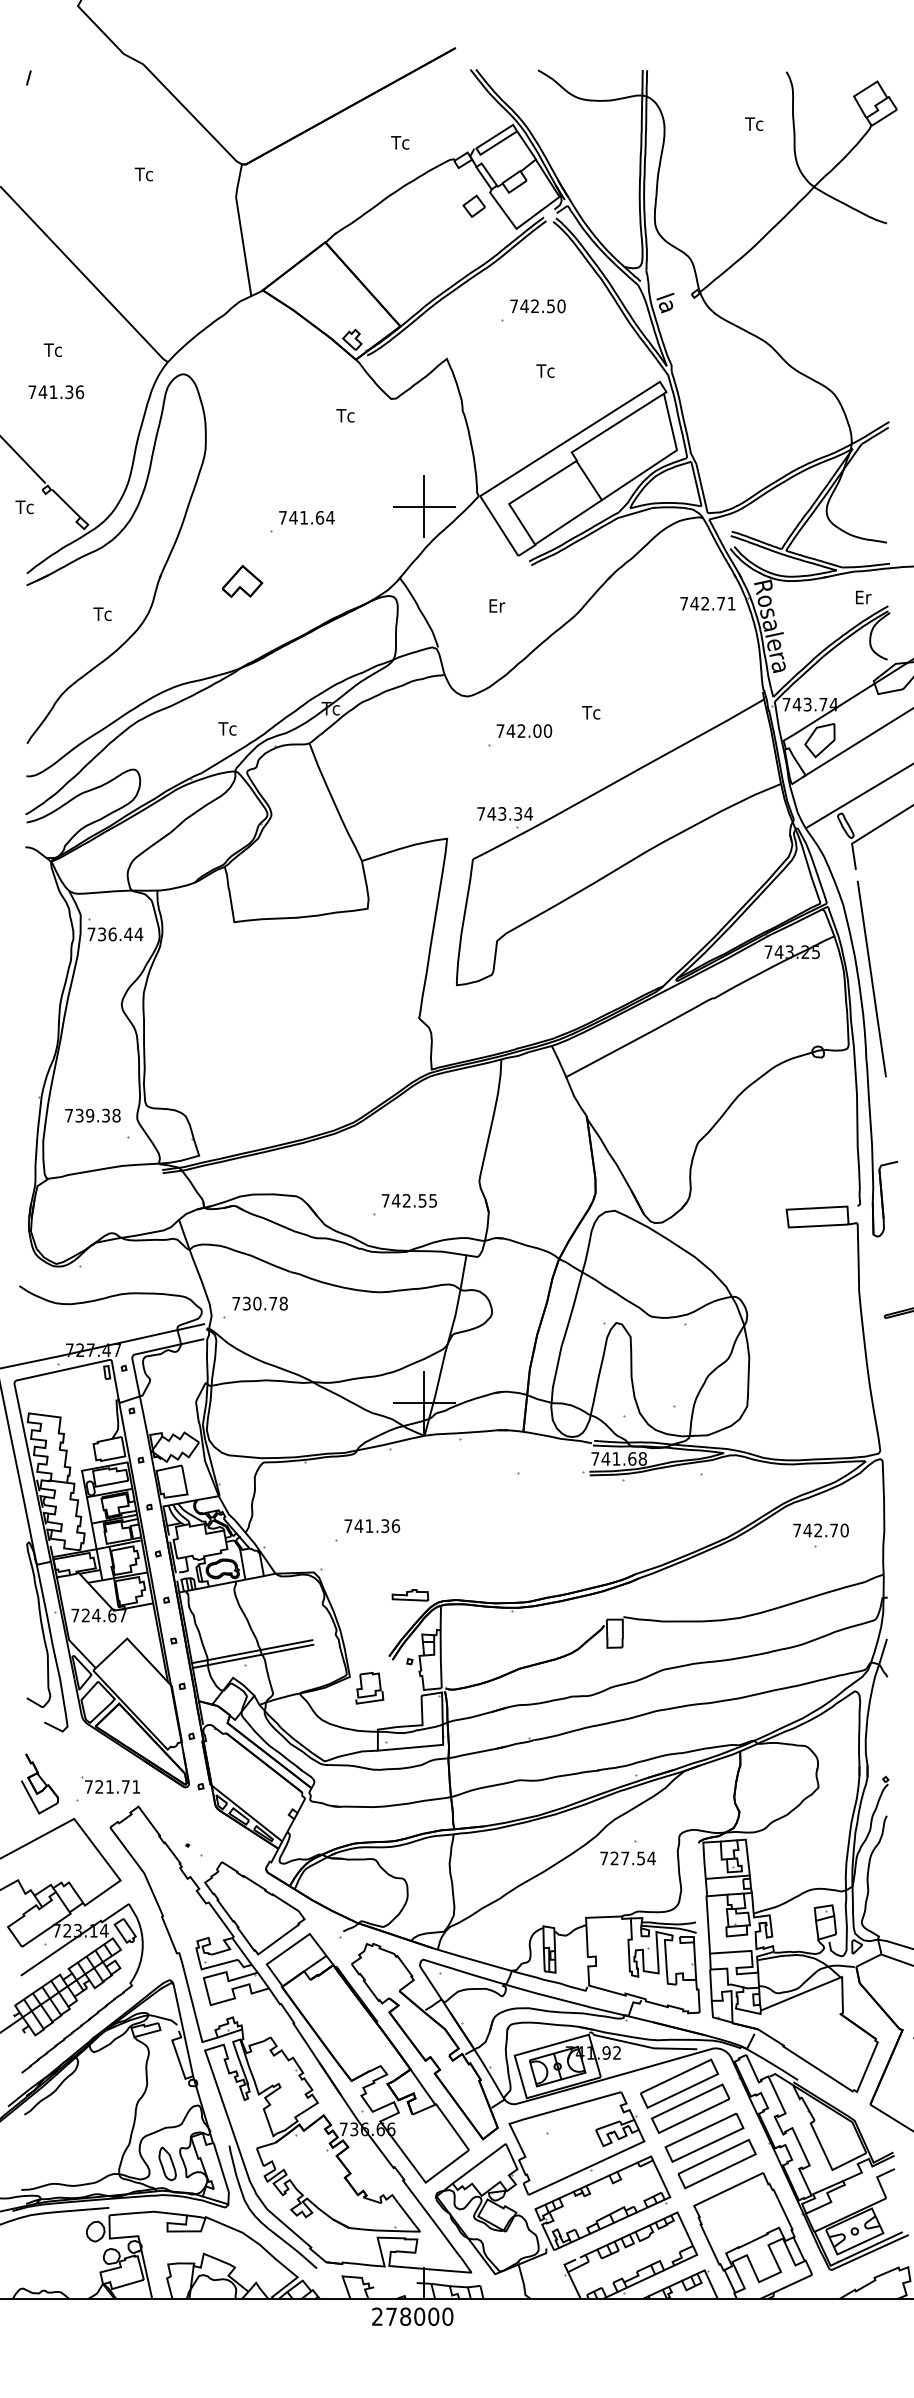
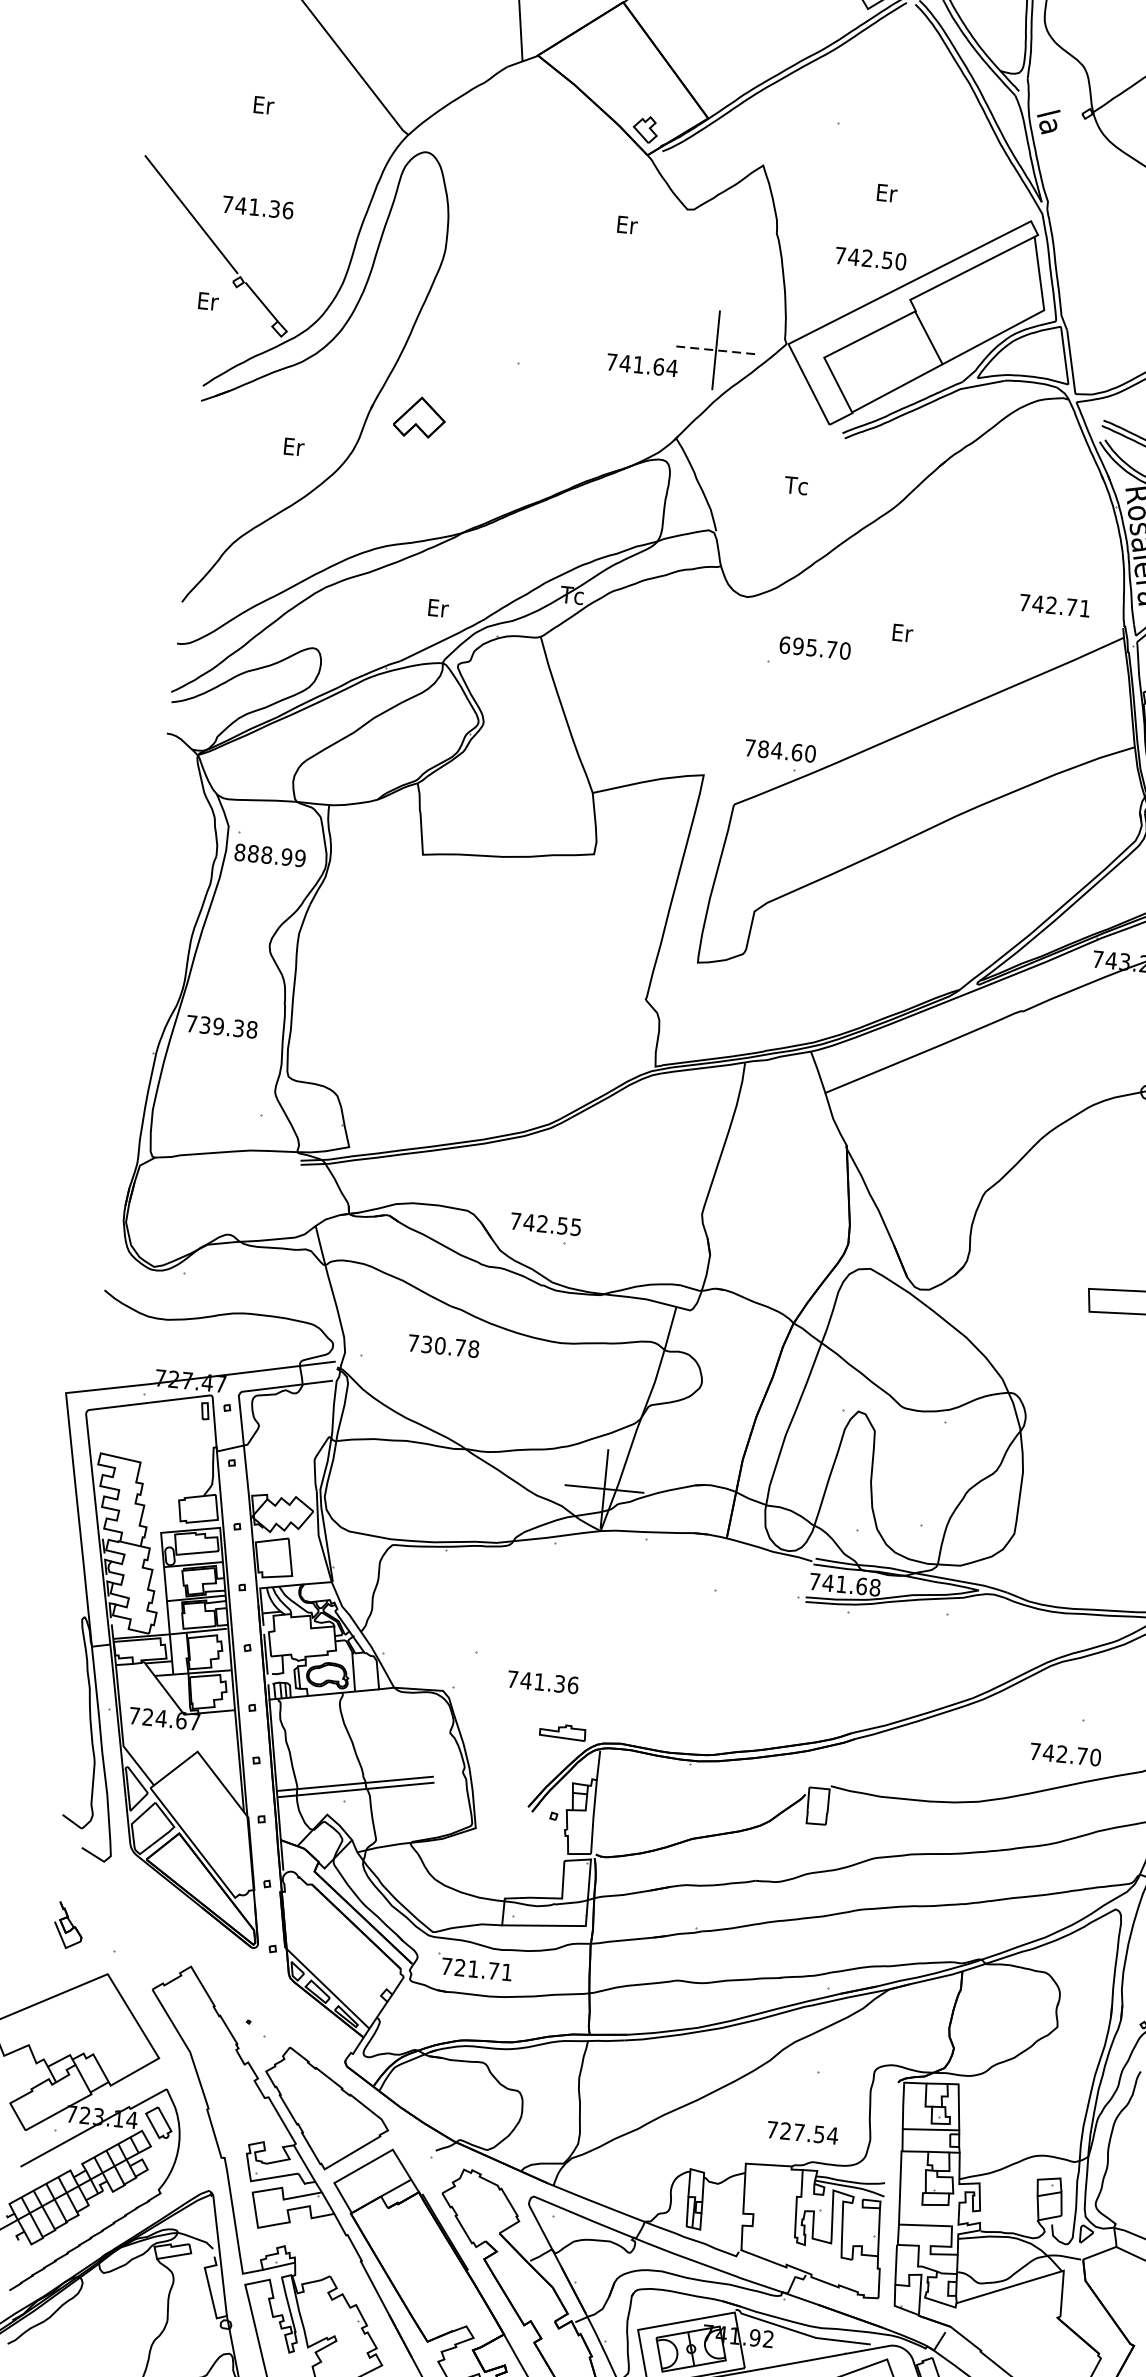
text: (537, 306) -> (870, 258), moved
text: (52, 350) -> (263, 105), Tc -> Er
text: (545, 370) -> (887, 192), Tc -> Er
text: (56, 392) -> (258, 207), moved
text: (345, 415) -> (627, 224), Tc -> Er
line: (424, 506) -> (716, 350), solid -> dashed
text: (24, 507) -> (208, 301), Tc -> Er
text: (306, 517) -> (641, 364), moved
part: (242, 580) -> (420, 416), moved
text: (707, 603) -> (1054, 605), moved
text: (497, 605) -> (796, 485), Er -> Tc
text: (102, 614) -> (293, 447), Tc -> Er
text: (591, 712) -> (902, 632), Tc -> Er
text: (227, 728) -> (438, 607), Tc -> Er
text: (518, 730) -> (807, 646), 742.00 -> 695.70
text: (510, 813) -> (787, 751), 743.34 -> 784.60
text: (115, 934) -> (270, 855), 736.44 -> 888.99
text: (92, 1115) -> (221, 1026), moved
text: (408, 1200) -> (544, 1223), moved
text: (259, 1303) -> (443, 1345), moved
text: (372, 1525) -> (543, 1681), moved
text: (820, 1530) -> (1064, 1754), moved
part: (369, 1688) -> (499, 1845), removed
part: (39, 1783) -> (68, 1924), size x0.6
part: (110, 1784) -> (474, 1966), moved
text: (627, 1858) -> (802, 2132), moved

